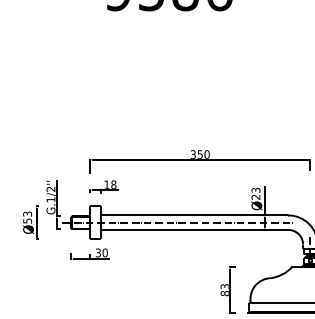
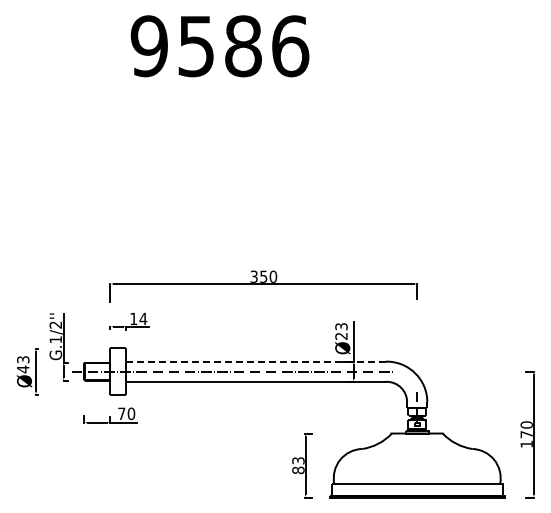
text: (113, 184) -> (143, 318), 18 -> 14
line: (194, 215) -> (256, 361), solid -> dashed
text: (27, 221) -> (23, 369), 53 -> 43
text: (98, 252) -> (121, 413), 30 -> 70

